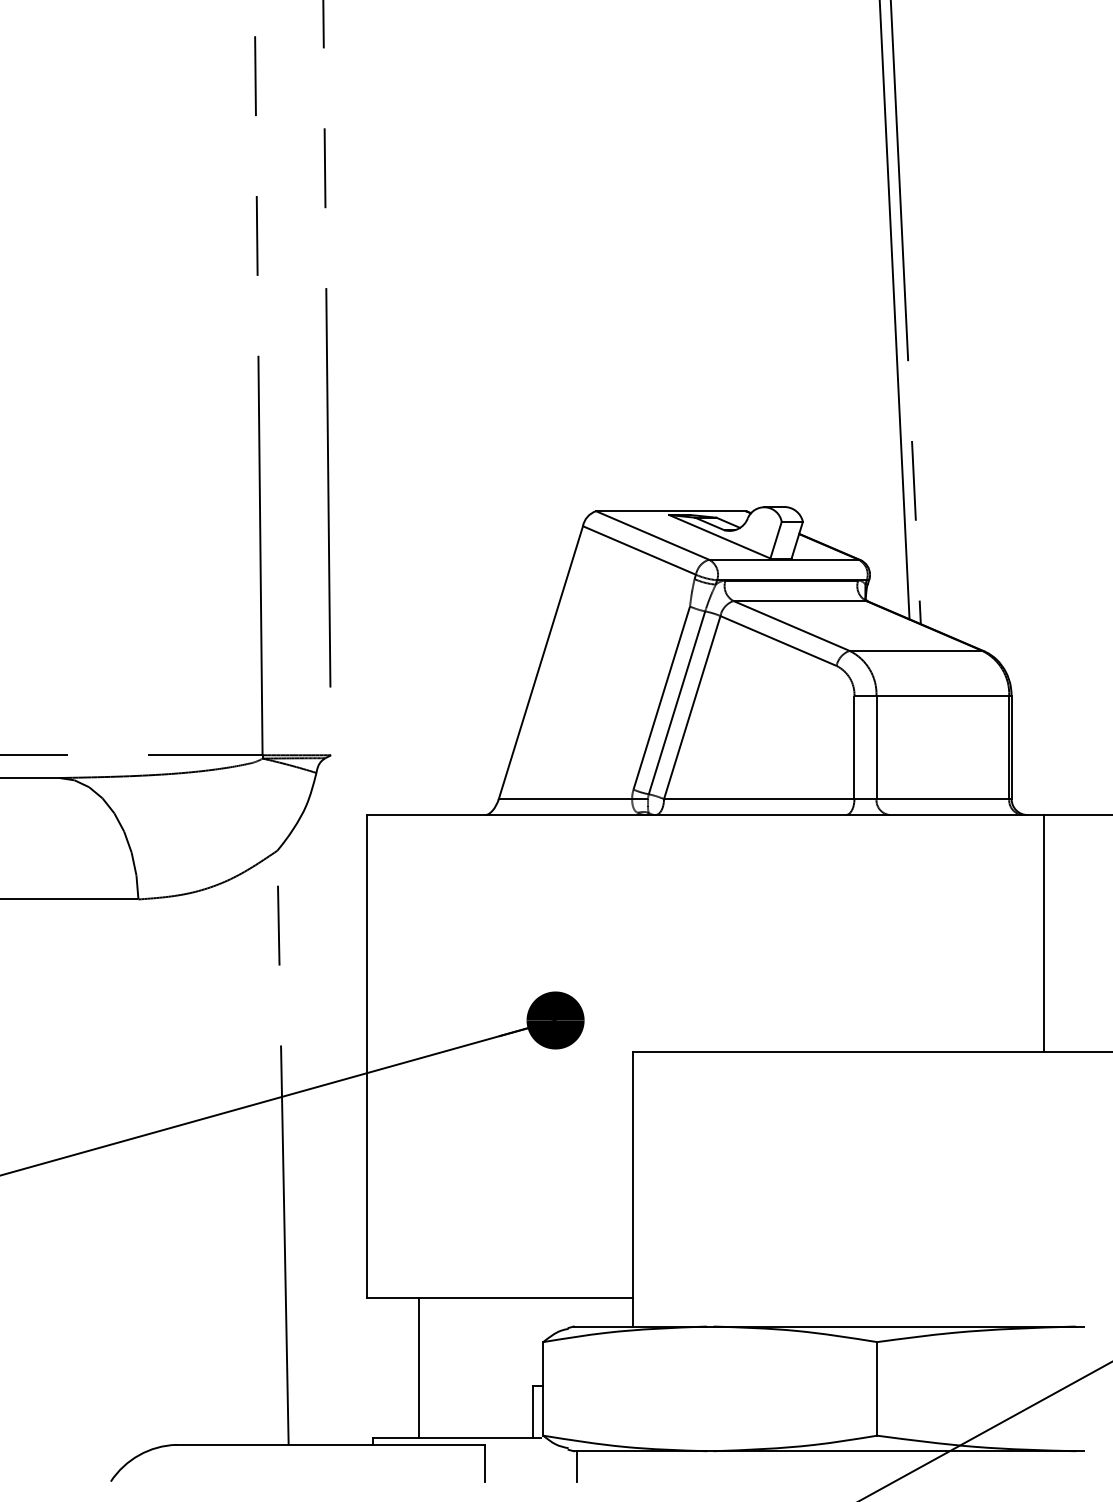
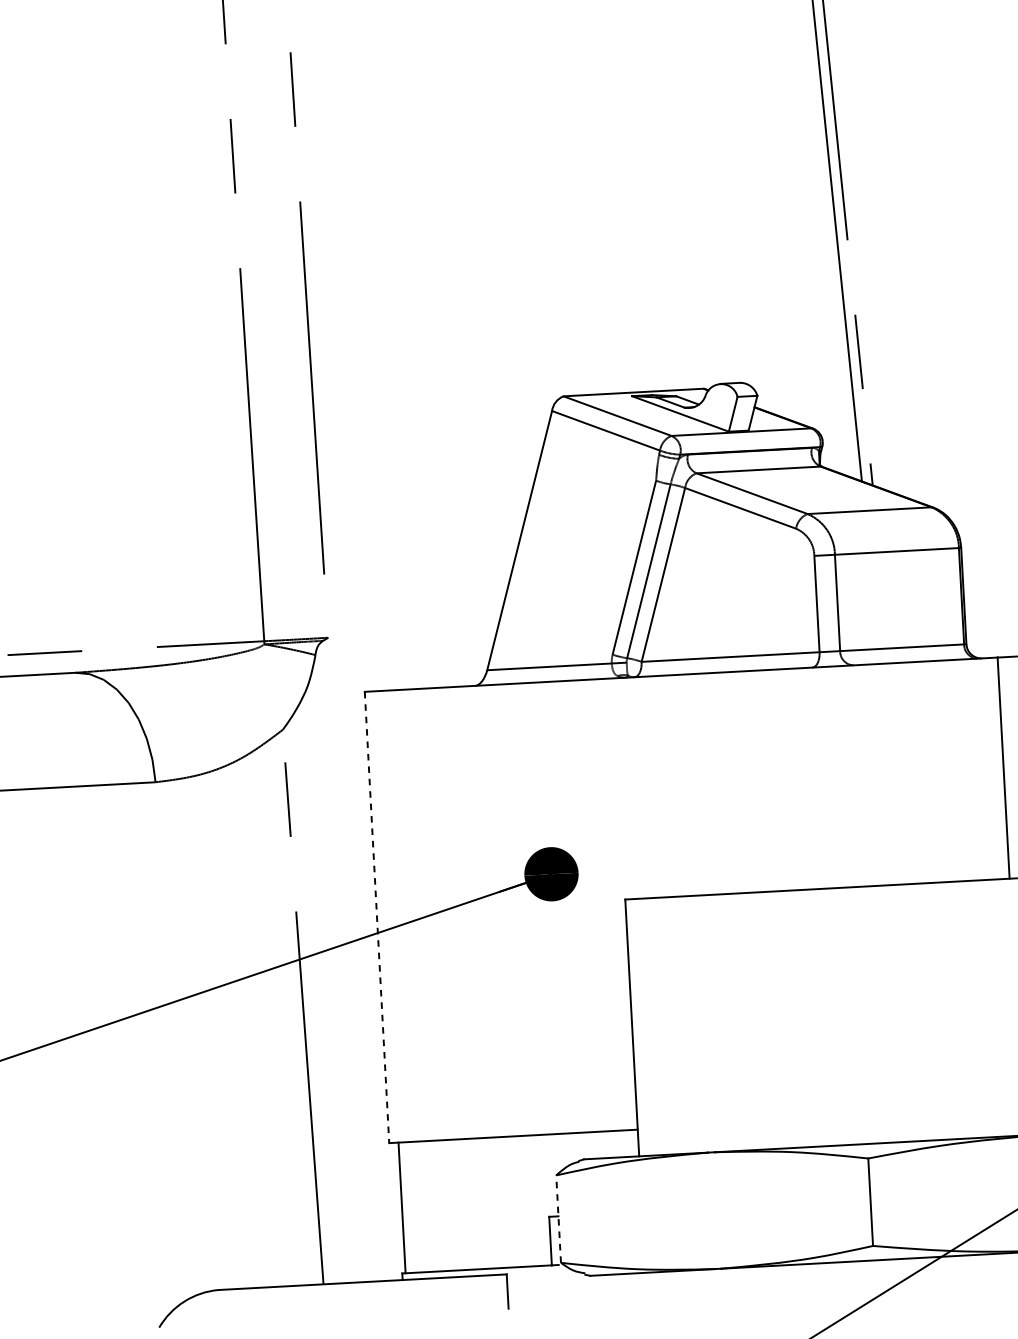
line: (366, 1057) -> (376, 918), solid -> dashed
line: (418, 1367) -> (401, 1207), moved
line: (543, 1388) -> (558, 1218), solid -> dashed
line: (576, 1466) -> (593, 1289), removed

